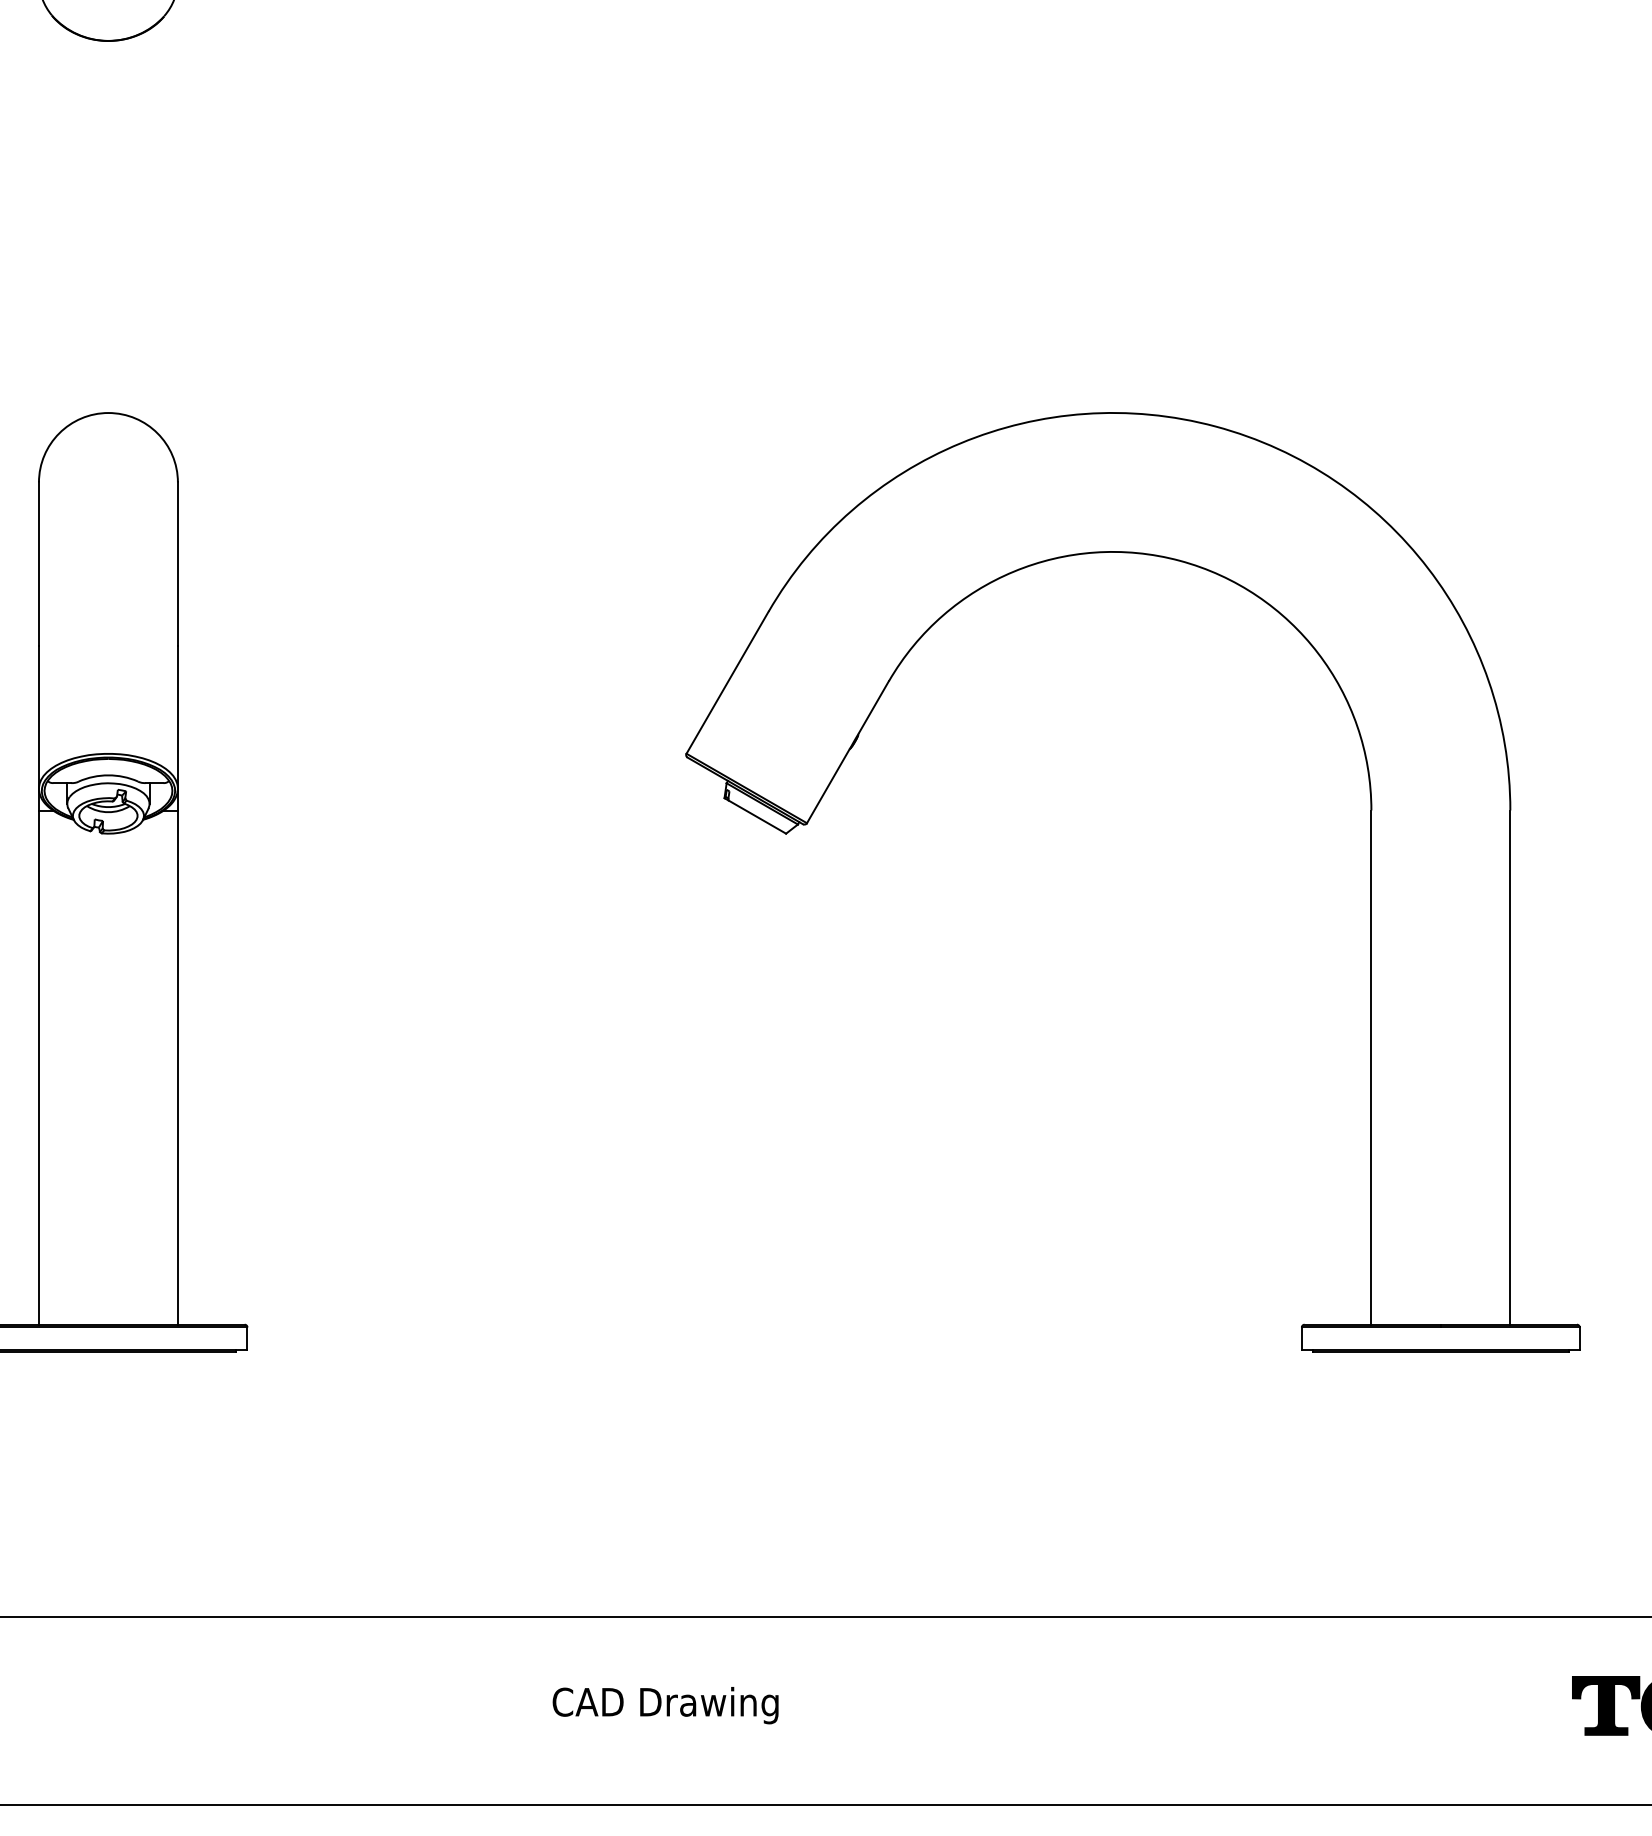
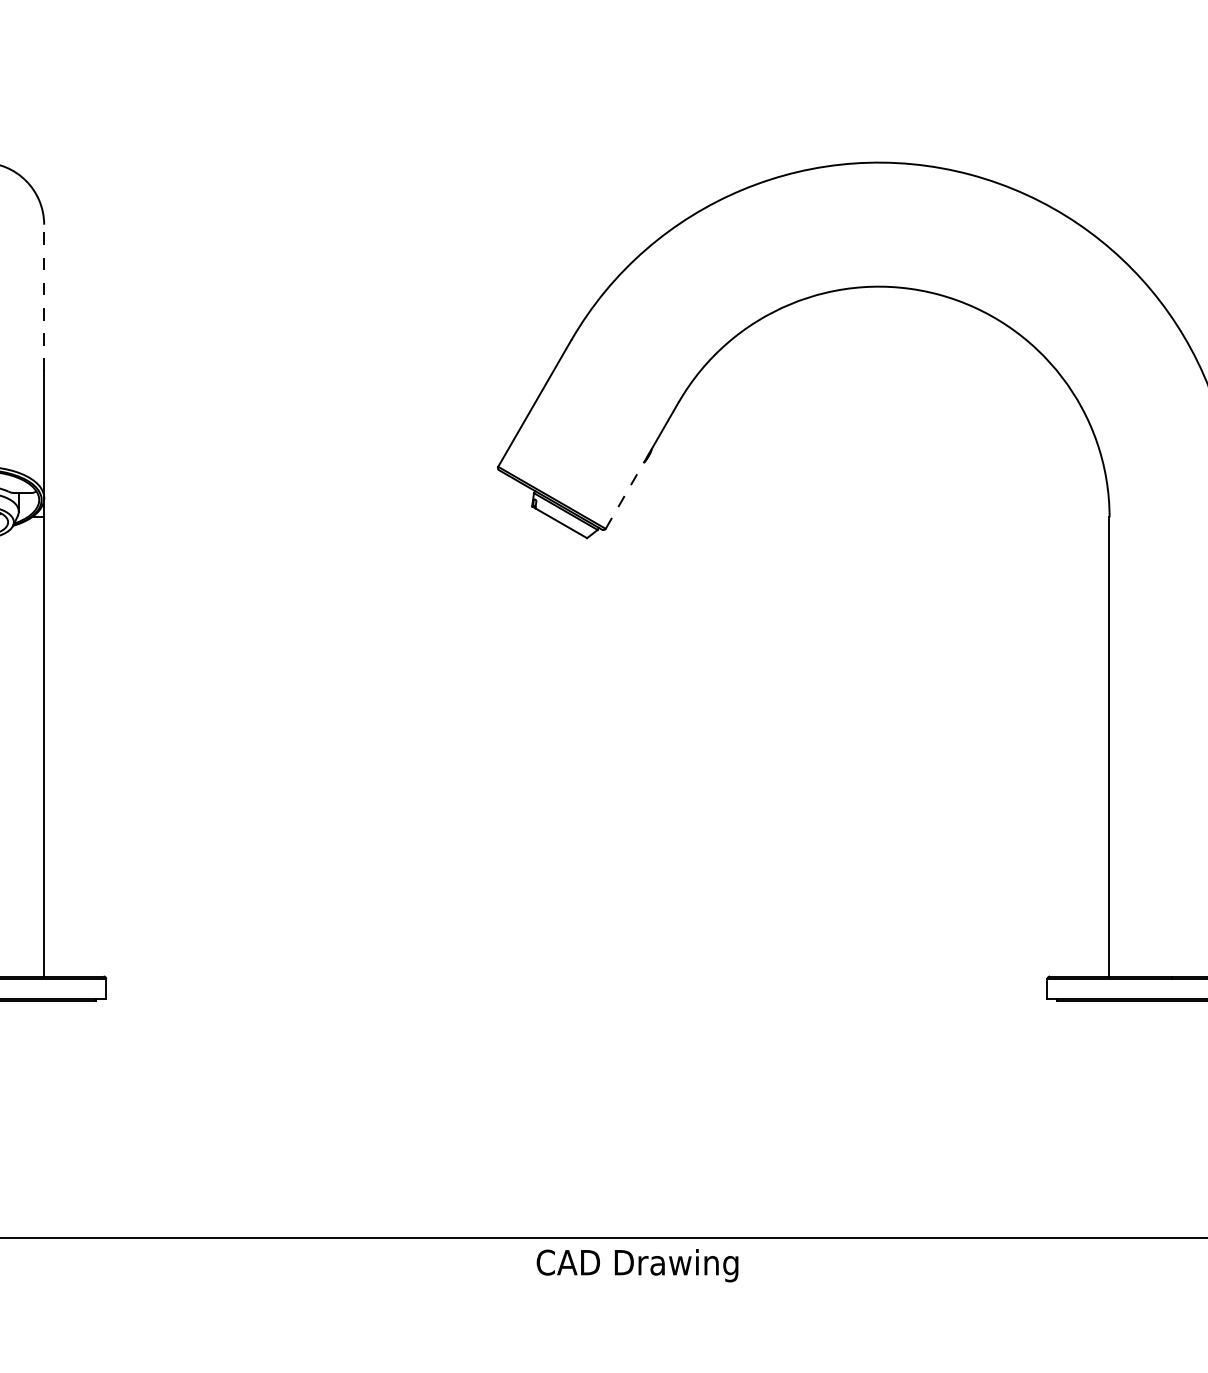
line: (177, 564) -> (43, 297), solid -> dashed
line: (828, 786) -> (624, 496), solid -> dashed
text: (665, 1705) -> (637, 1265), moved

